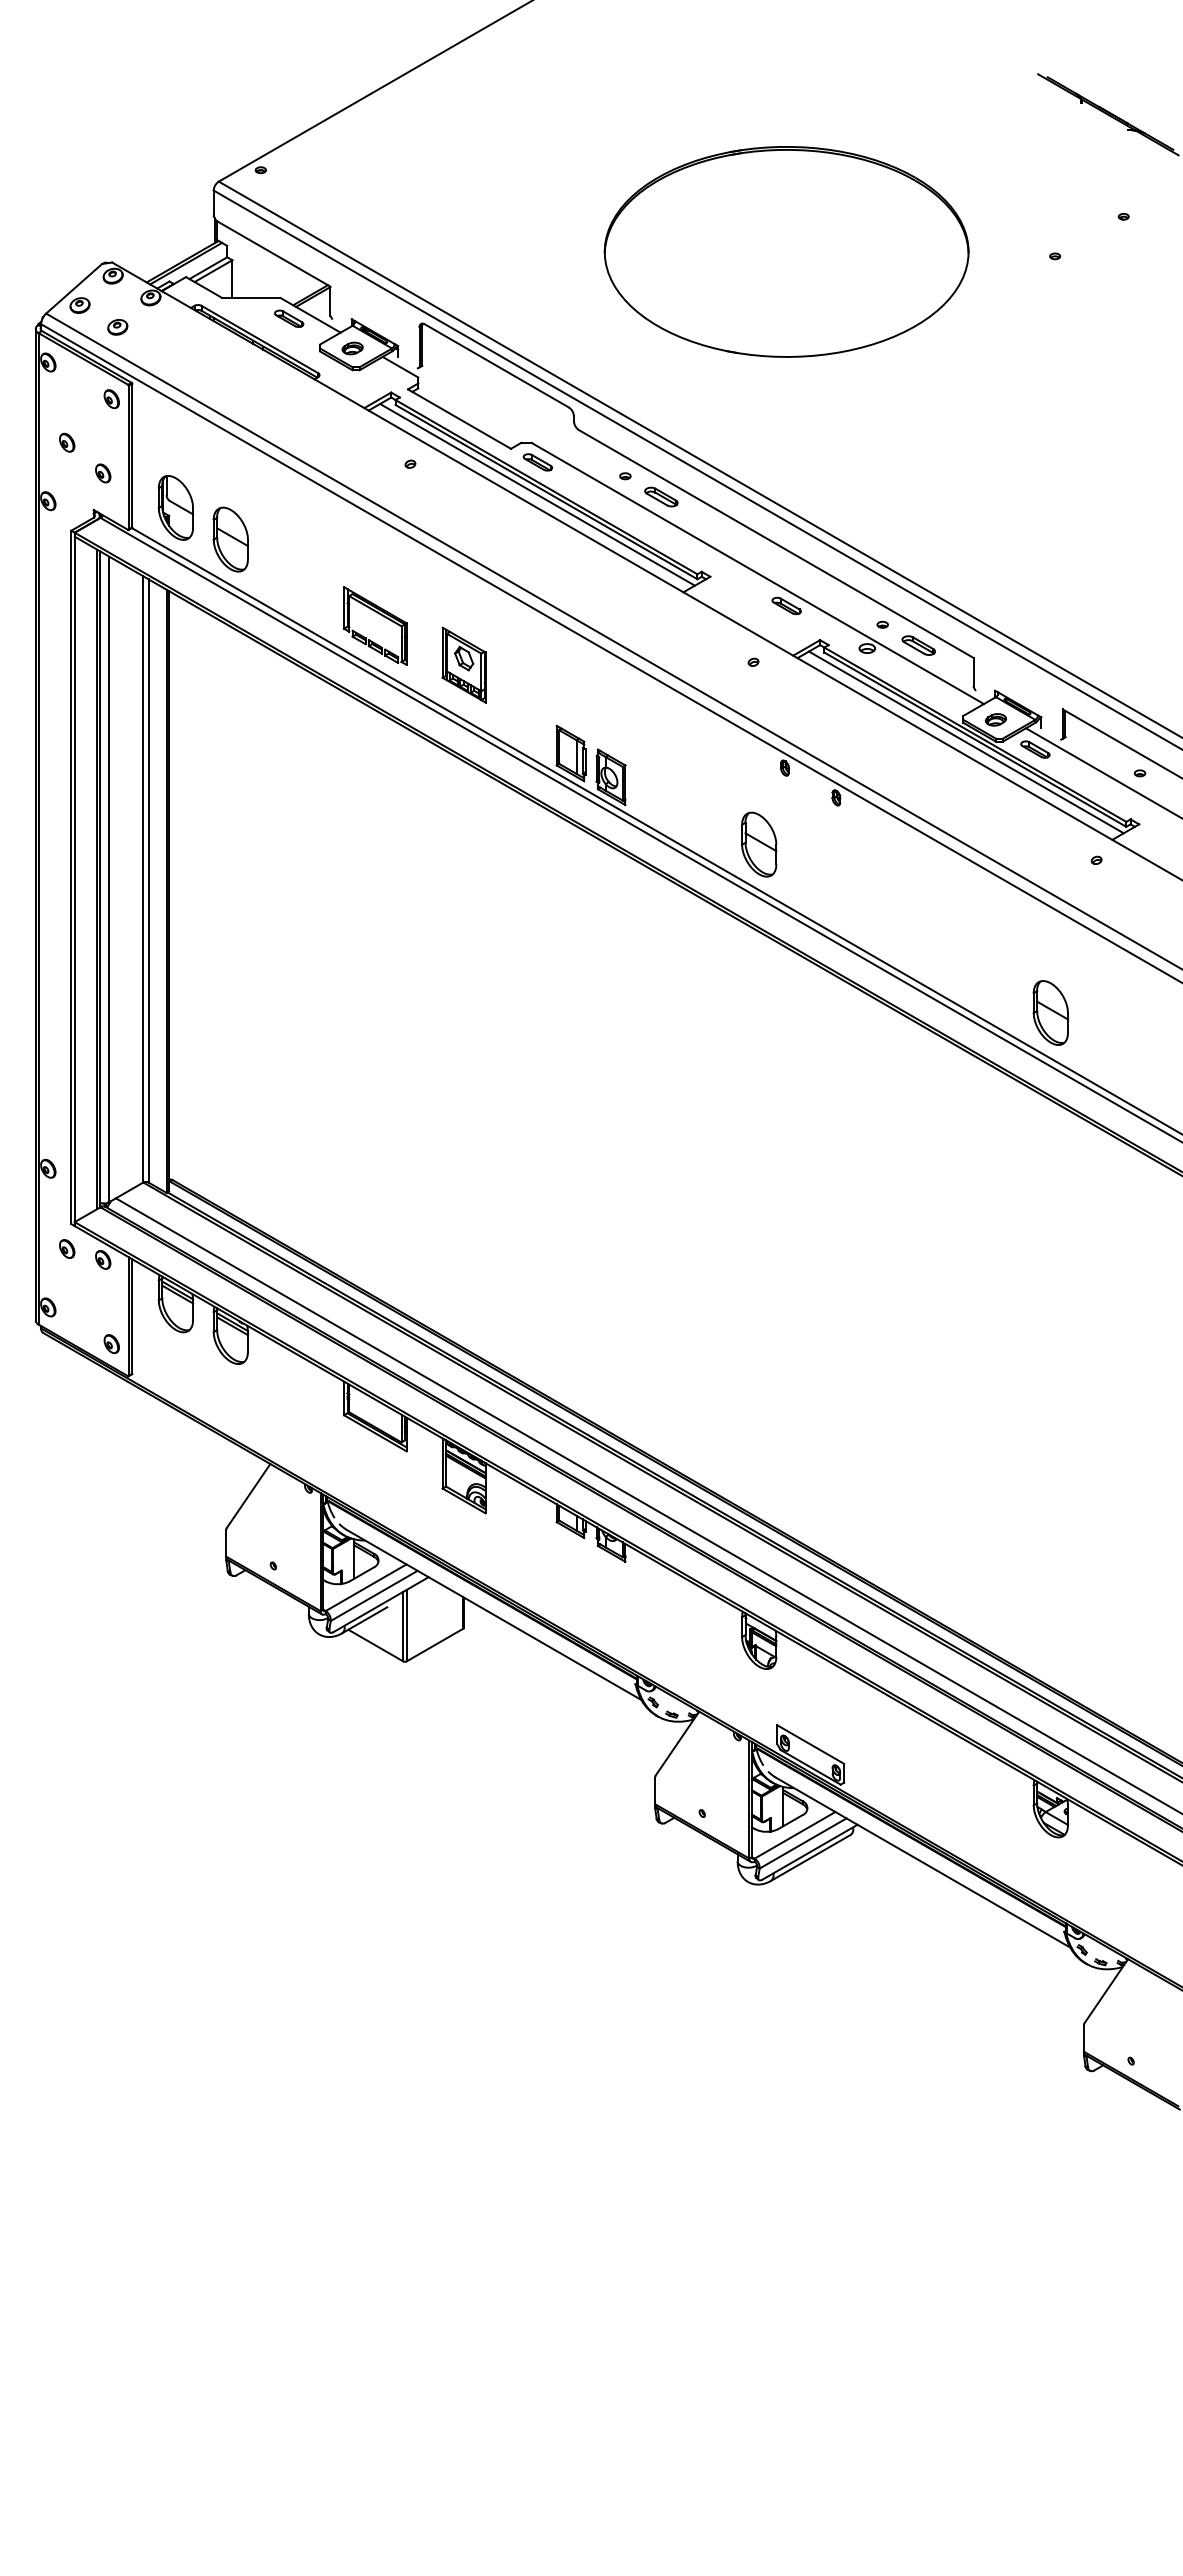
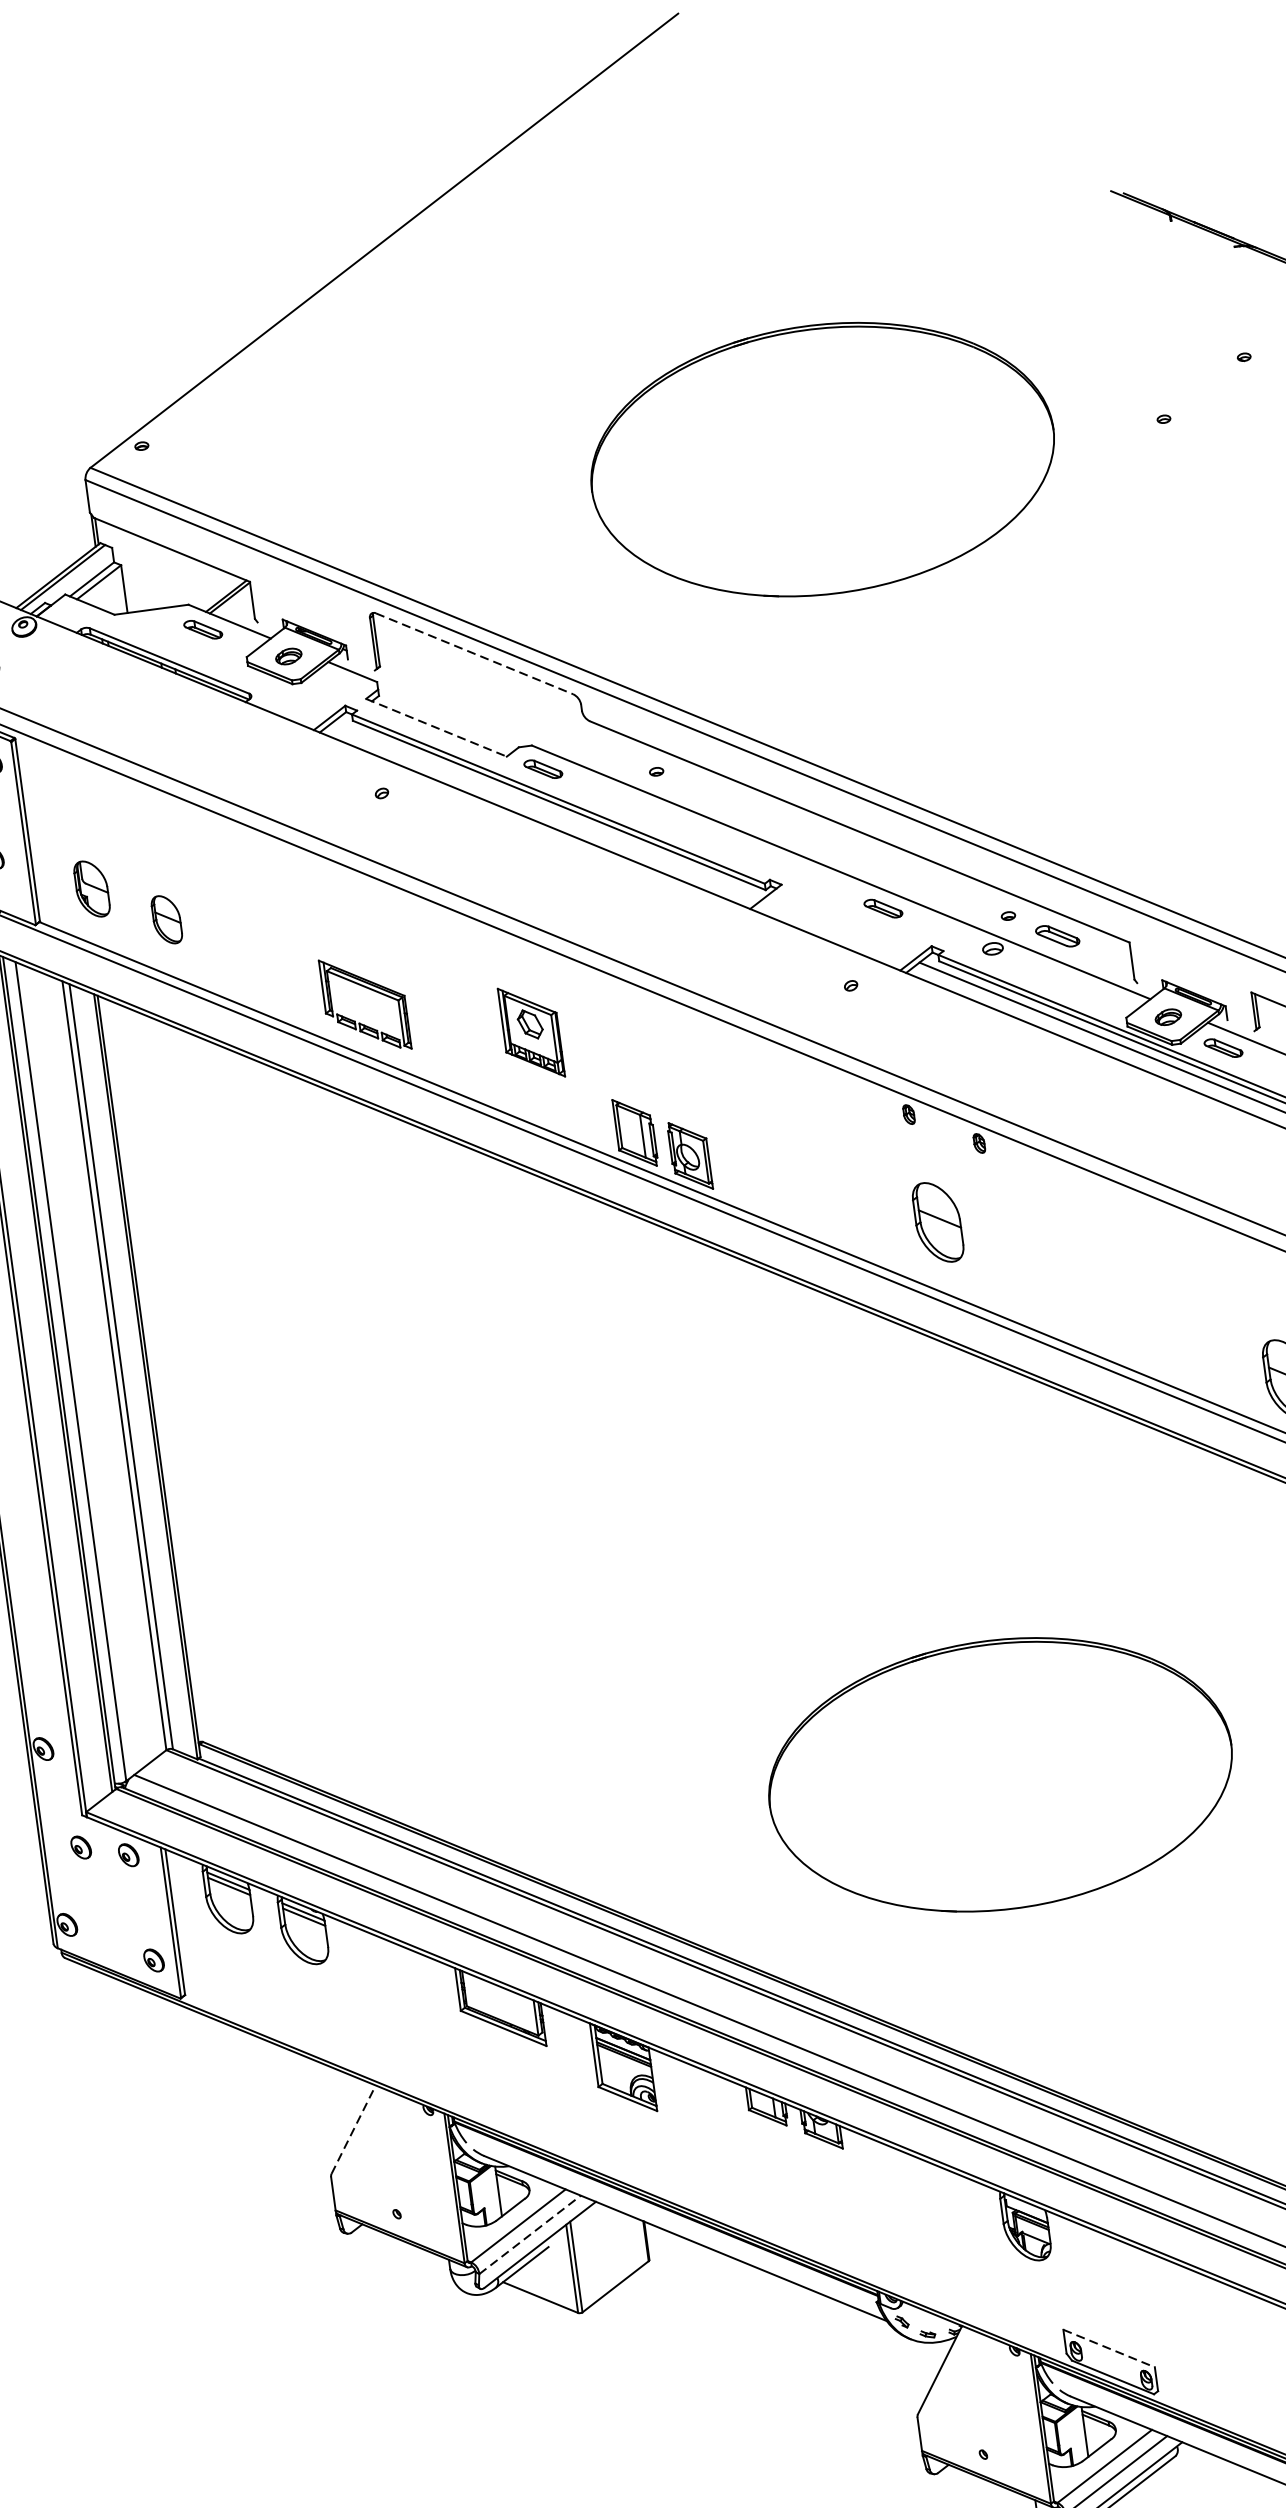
line: (497, 366) -> (475, 654), solid -> dashed
line: (459, 419) -> (436, 728), solid -> dashed
line: (537, 494) -> (548, 810), removed
part: (661, 496) -> (705, 791), removed
part: (175, 507) -> (91, 888), size x0.7
part: (230, 539) -> (166, 919), size x0.6
part: (463, 664) -> (530, 1031), moved
part: (759, 844) -> (938, 1222), moved
part: (786, 1288) -> (1000, 1774), added
line: (248, 1495) -> (353, 2129), solid -> dashed
line: (374, 1595) -> (530, 2234), solid -> dashed
line: (810, 1744) -> (1108, 2348), solid -> dashed

